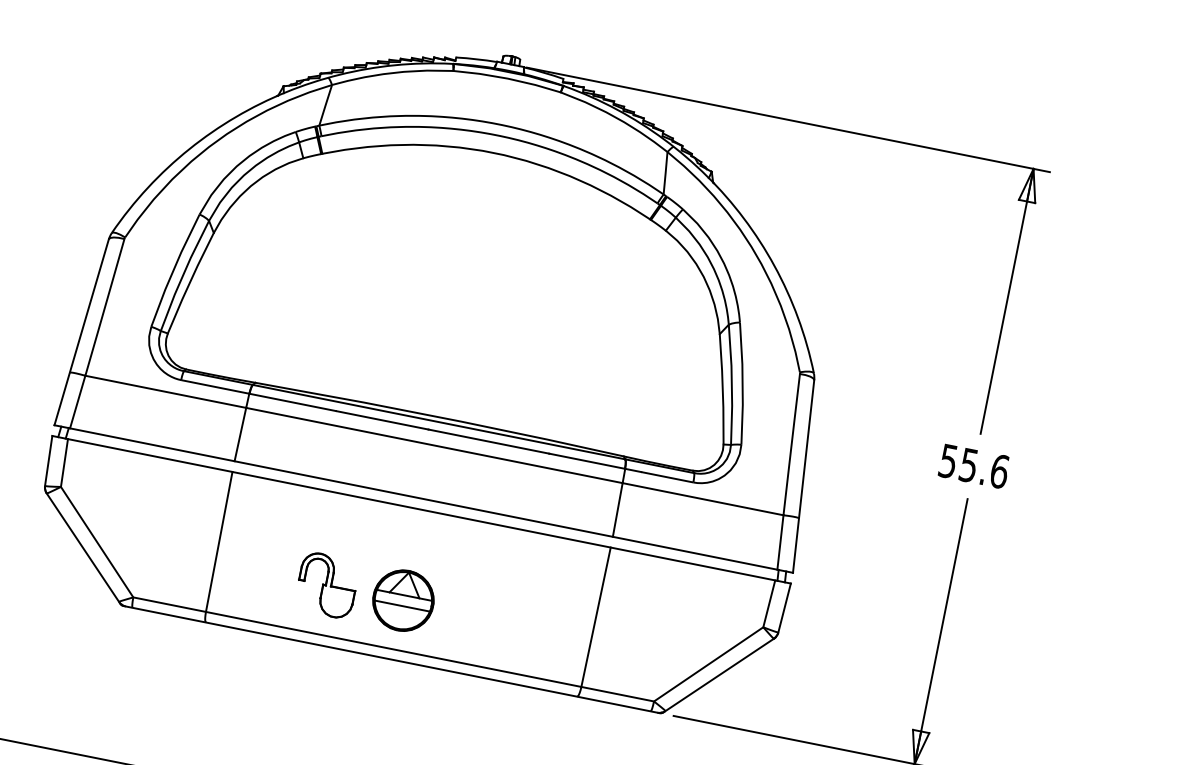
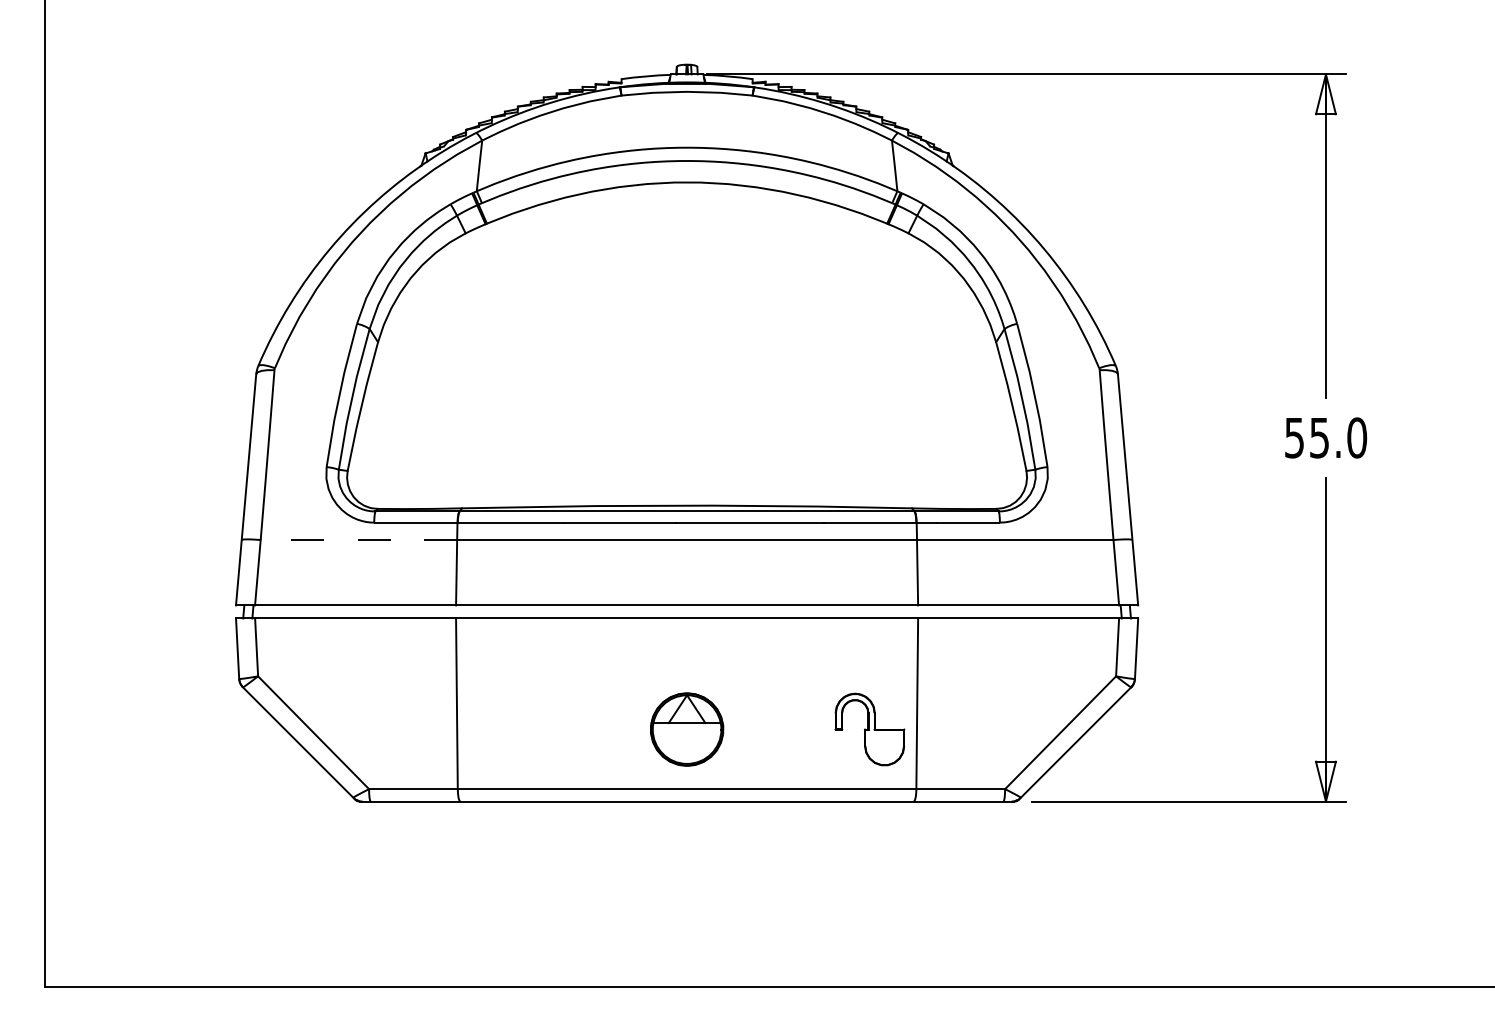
line: (165, 392) -> (358, 540), solid -> dashed
text: (1000, 471) -> (1357, 437), 55.6 -> 55.0
part: (326, 585) -> (869, 729), moved
line: (401, 606) -> (686, 736), removed

